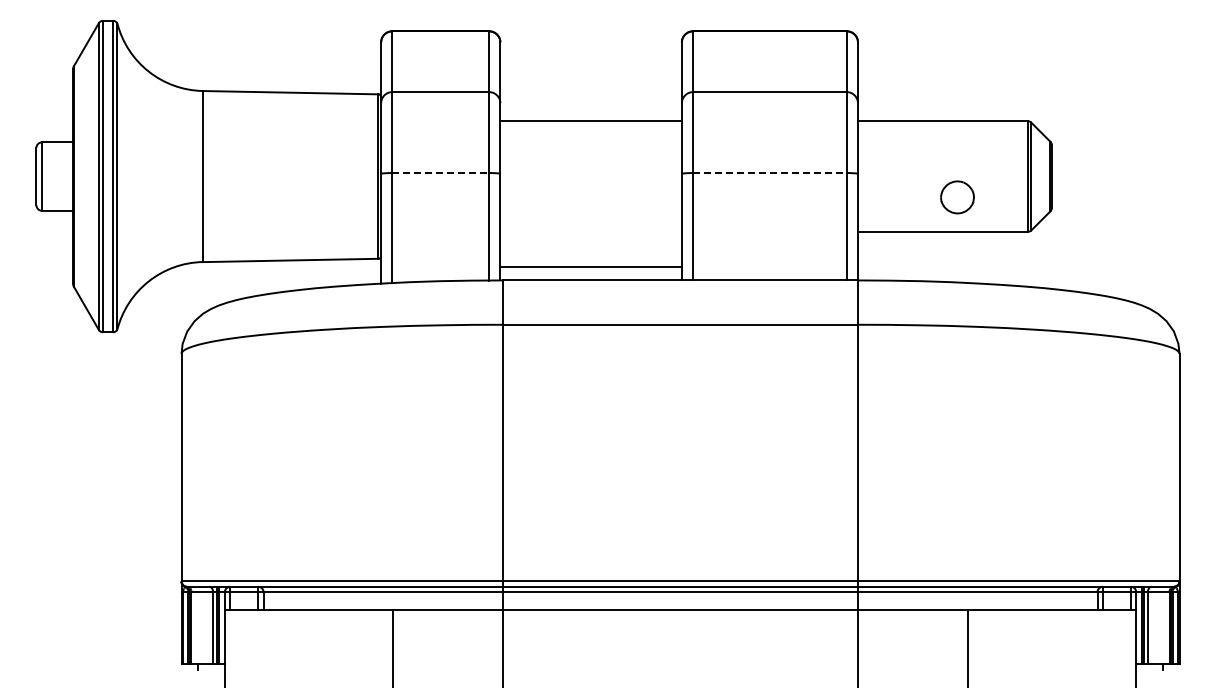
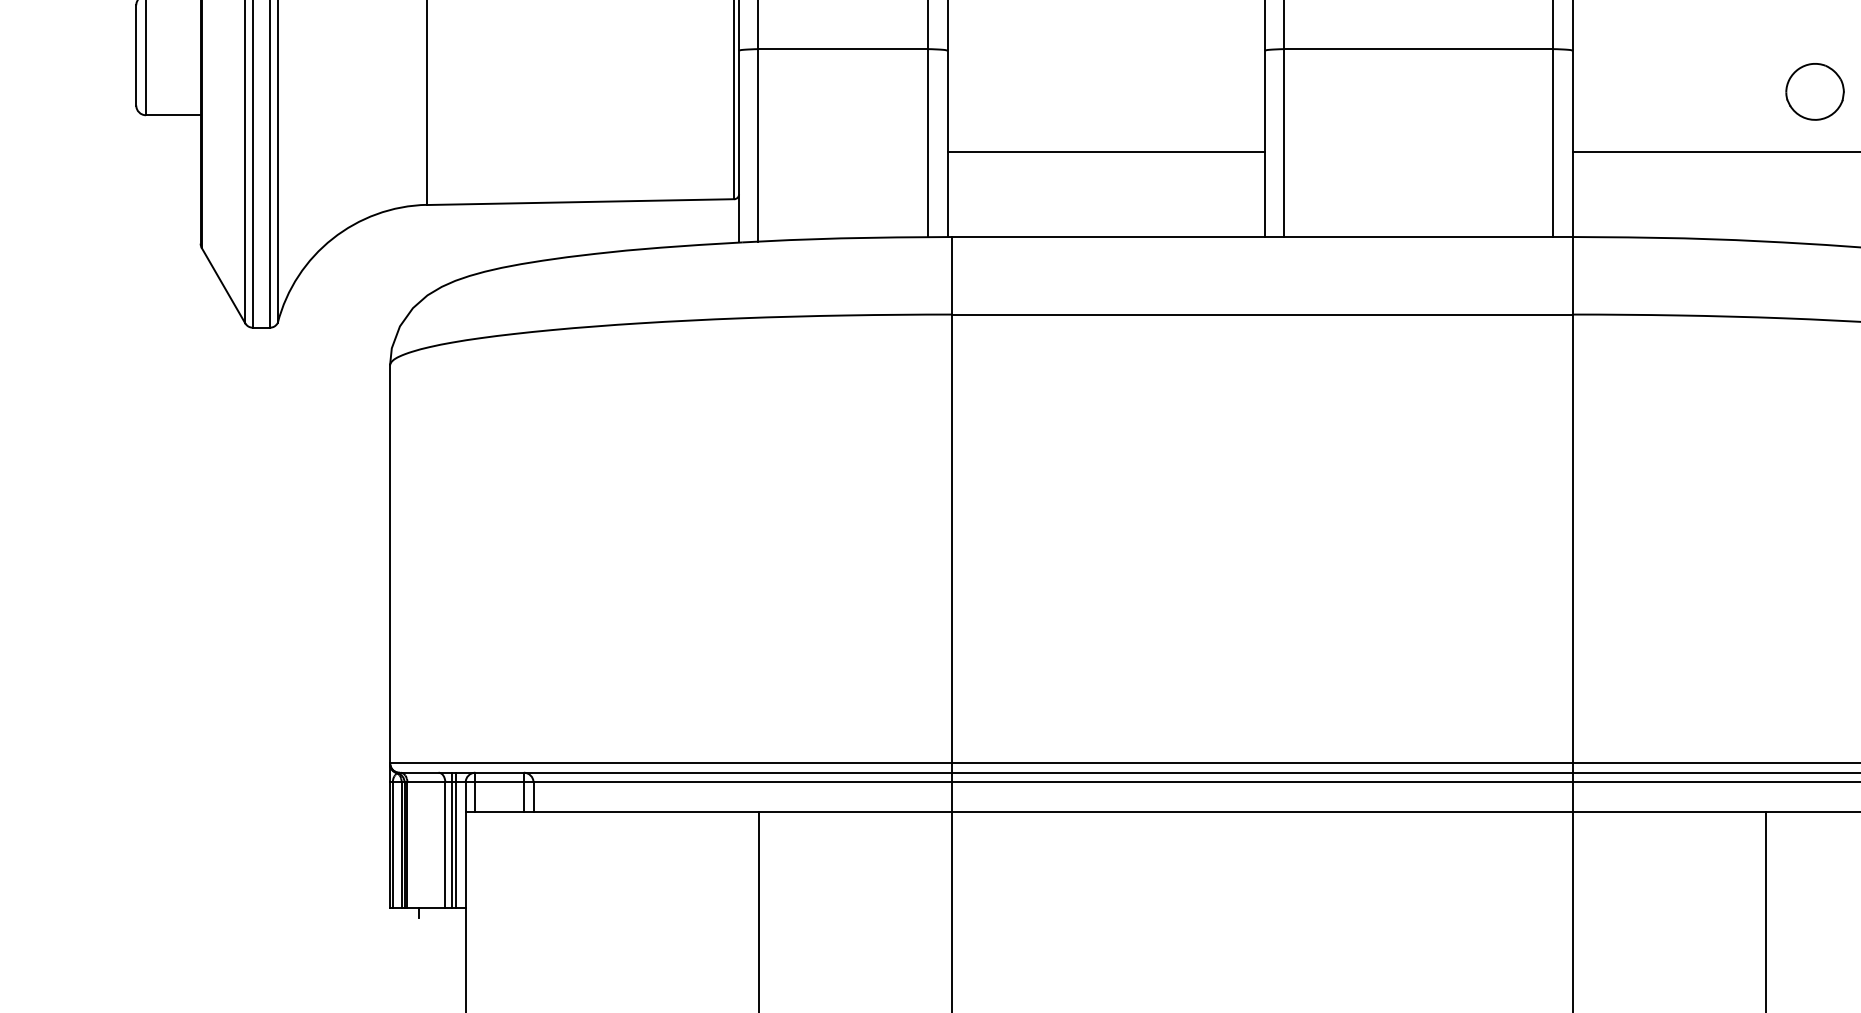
line: (440, 172) -> (842, 48), dashed -> solid
line: (769, 172) -> (1418, 48), dashed -> solid
part: (957, 197) -> (1815, 92), moved
line: (590, 266) -> (1105, 151), moved

